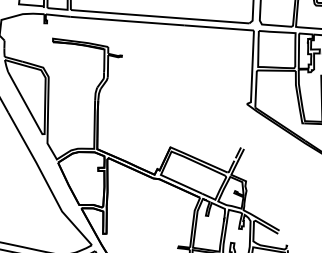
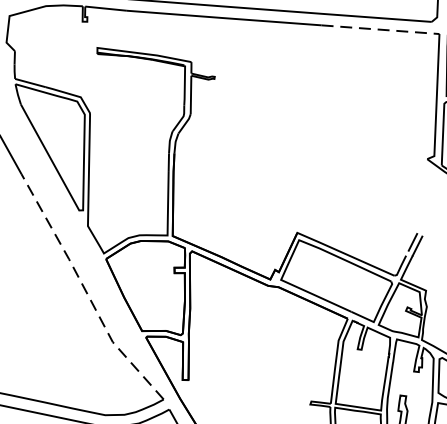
line: (219, 27) -> (380, 28), solid -> dashed
line: (46, 181) -> (86, 291), solid -> dashed

